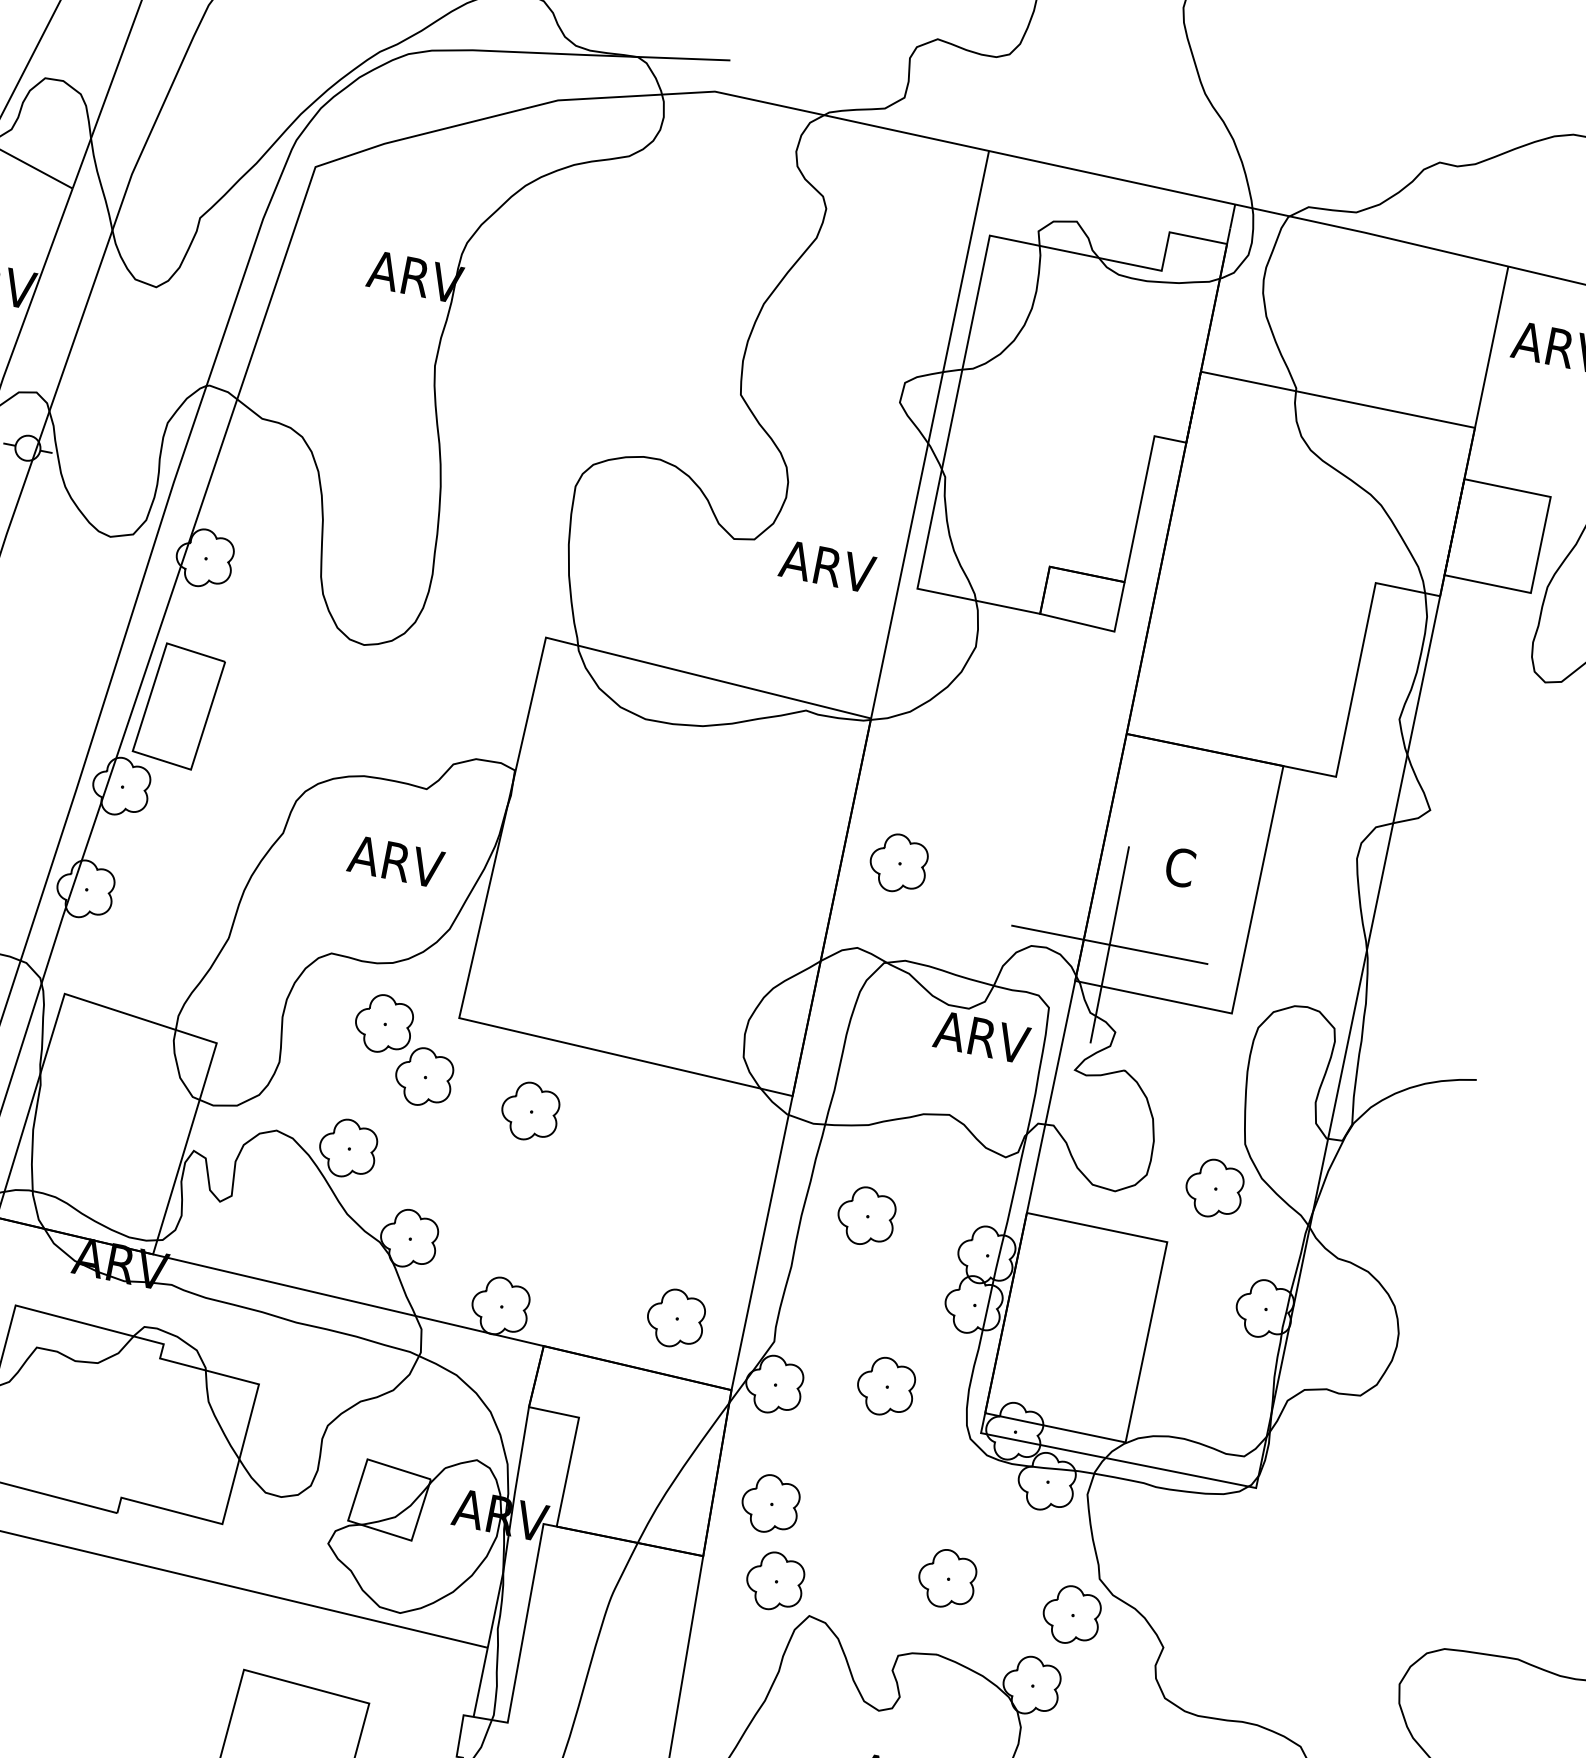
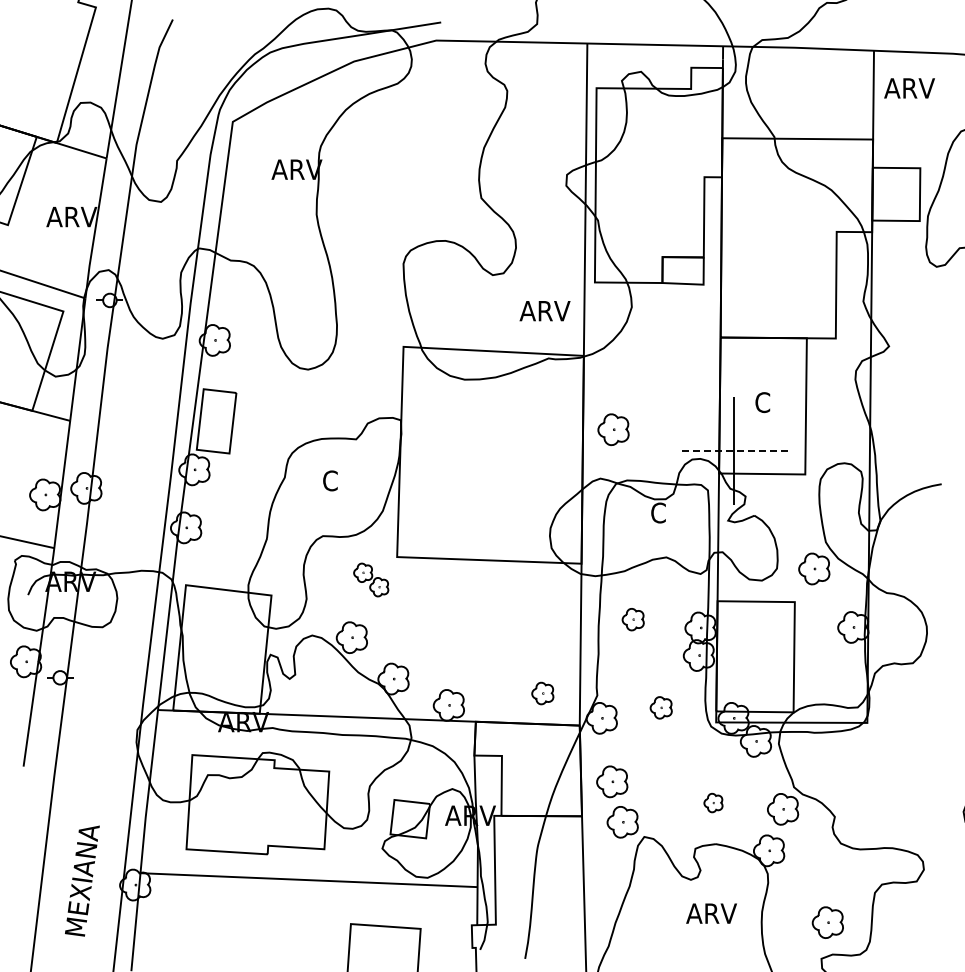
text: (826, 567) -> (544, 311), moved
text: (396, 860) -> (347, 480), ARV -> C
line: (1109, 944) -> (733, 450), solid -> dashed
text: (981, 1036) -> (675, 512), ARV -> C
part: (402, 1049) -> (370, 579), size x0.6
part: (530, 1112) -> (444, 599), removed
part: (867, 1216) -> (633, 619), size x0.7
part: (675, 1318) -> (542, 693), size x0.7
part: (886, 1386) -> (661, 707), size x0.7
part: (947, 1577) -> (713, 802), size x0.6

